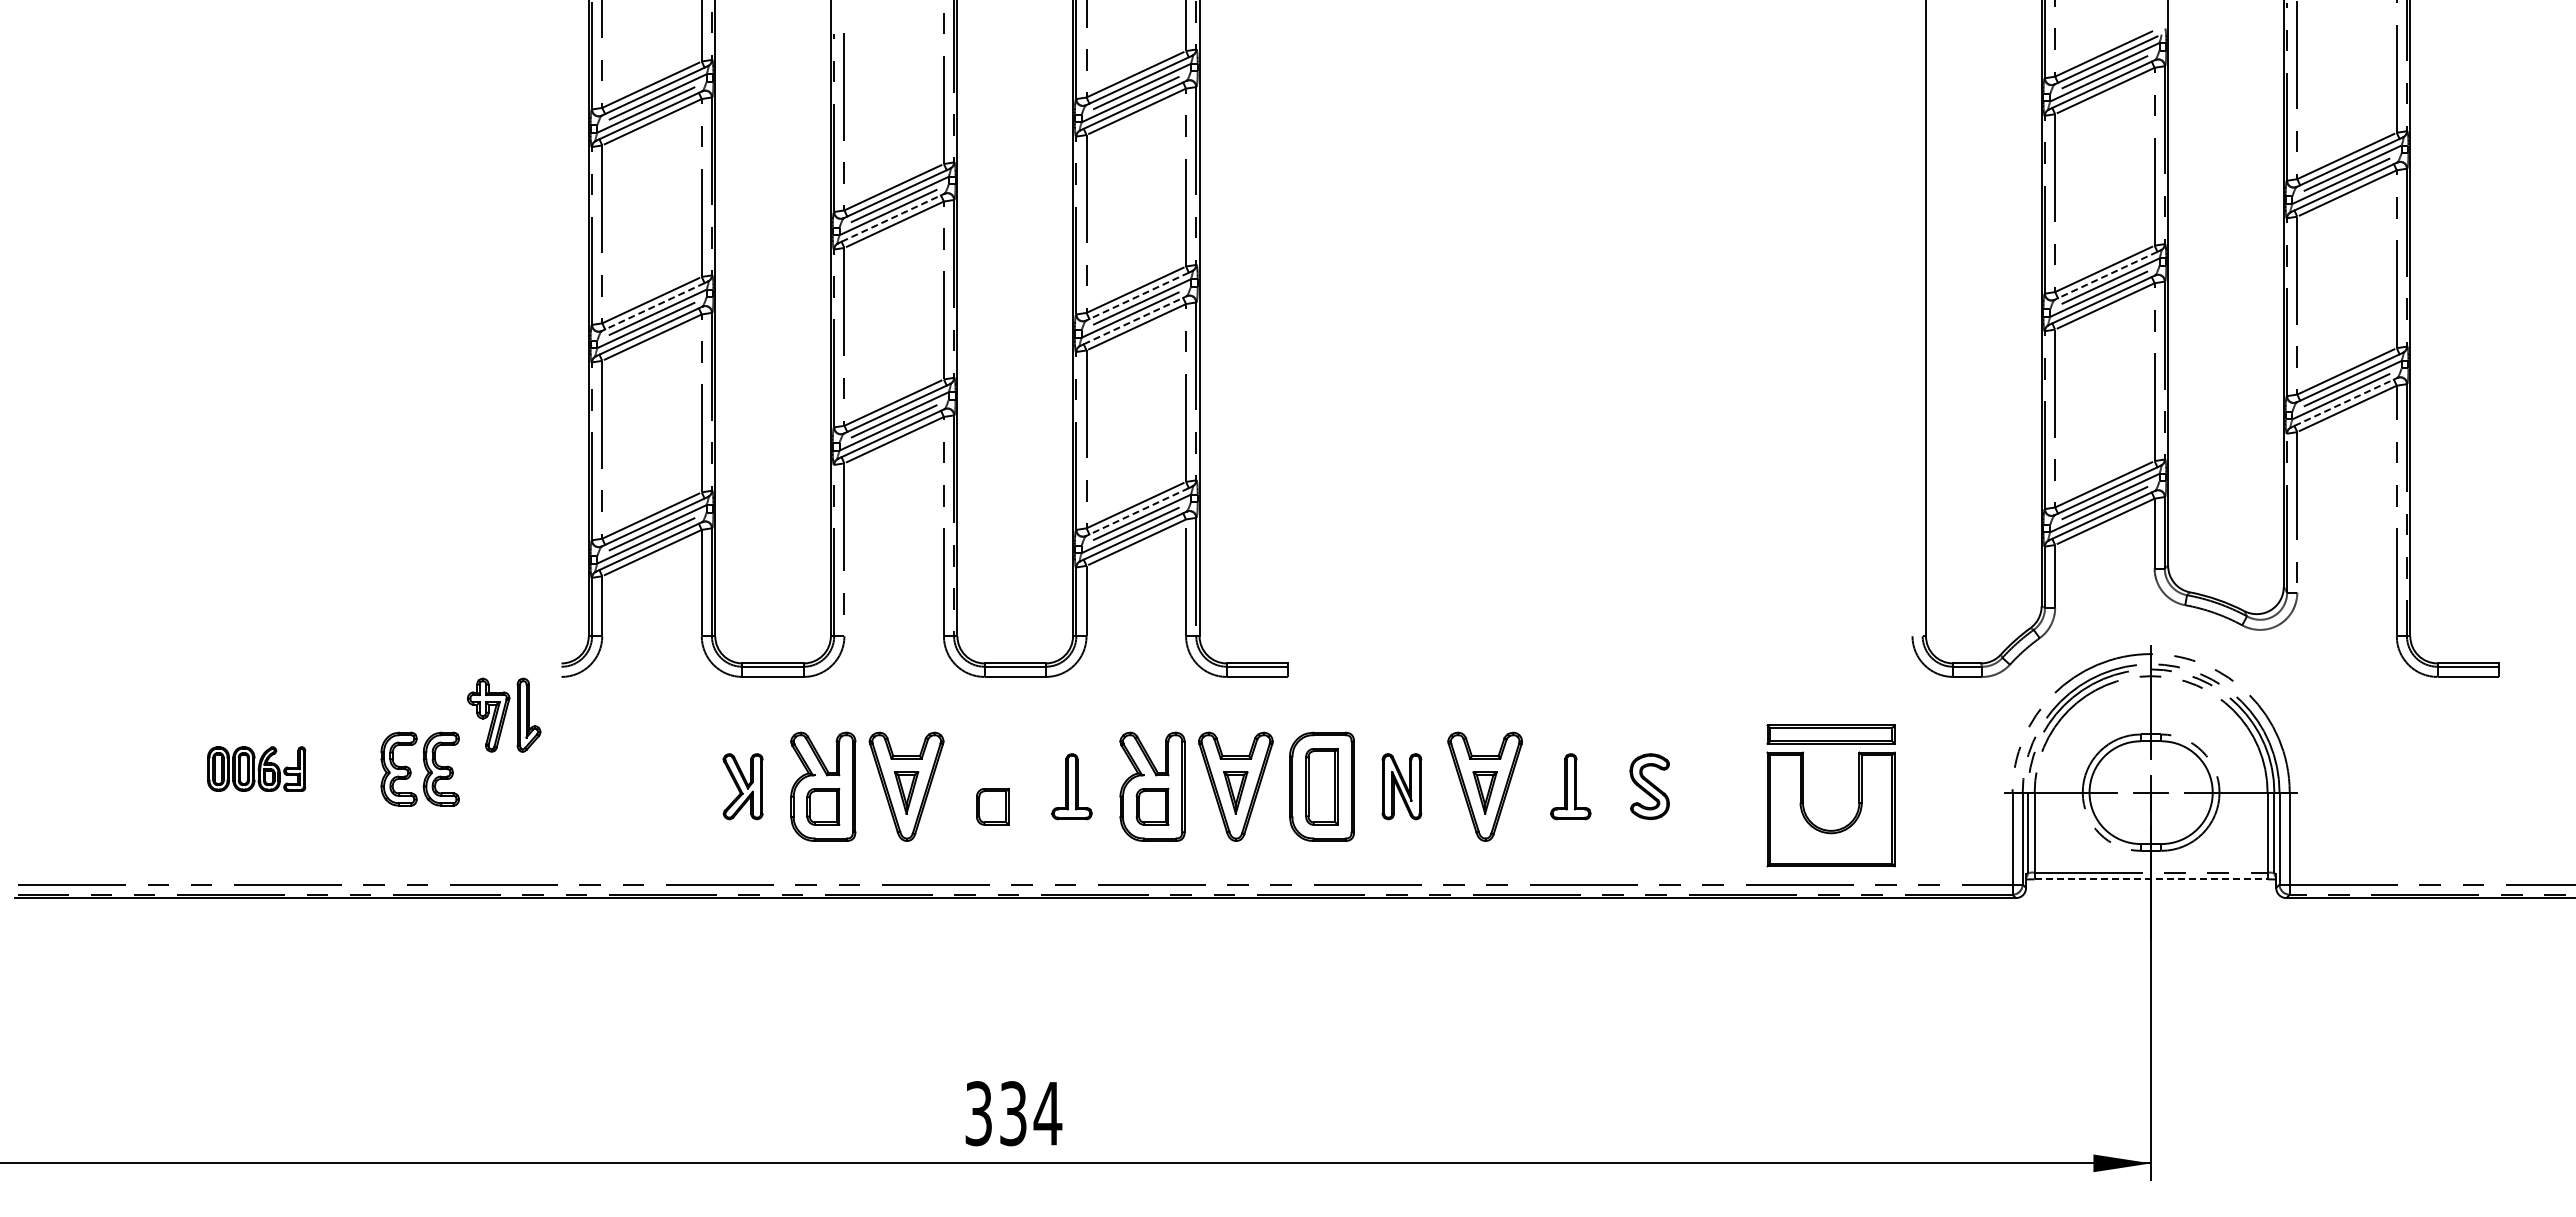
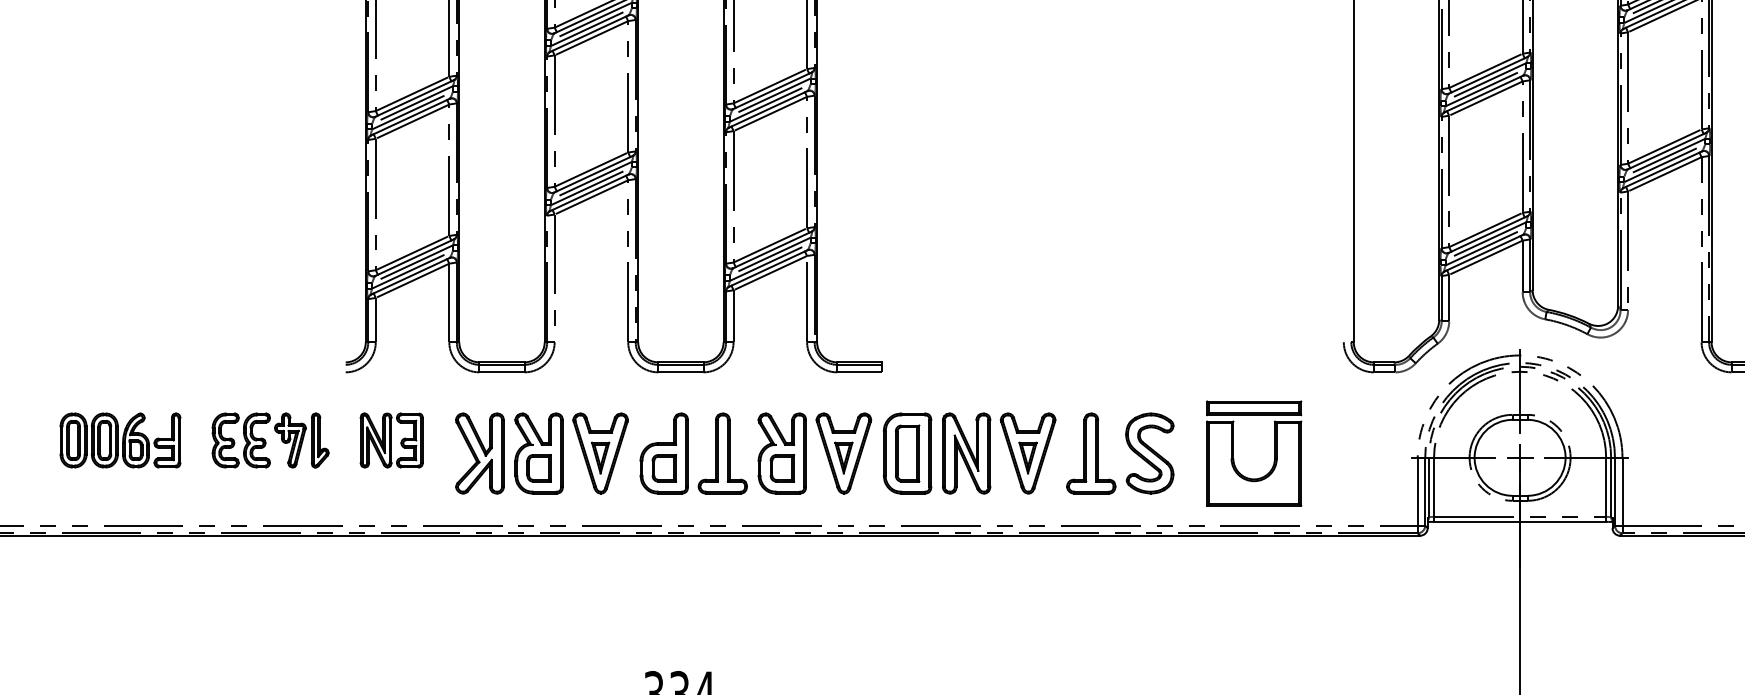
line: (891, 218) -> (589, 33), dashed -> solid
line: (2107, 275) -> (1487, 75), dashed -> solid
line: (1139, 295) -> (772, 90), dashed -> solid
line: (654, 306) -> (414, 98), dashed -> solid
line: (1133, 321) -> (768, 109), dashed -> solid
line: (2344, 402) -> (1662, 169), dashed -> solid
line: (1139, 511) -> (772, 250), dashed -> solid
part: (504, 714) -> (302, 439), moved
part: (256, 768) -> (120, 439), size x1.67
part: (623, 768) -> (391, 439), added
part: (742, 786) -> (479, 453), size x1.67
part: (992, 786) -> (664, 453), added
part: (1071, 786) -> (722, 453), size x1.67
part: (1401, 786) -> (966, 453), size x1.67
part: (1570, 786) -> (1091, 453), size x1.67
part: (1649, 786) -> (1149, 453), size x1.67
part: (1803, 795) -> (1233, 453), moved
line: (2151, 879) -> (1520, 521), dashed -> solid

